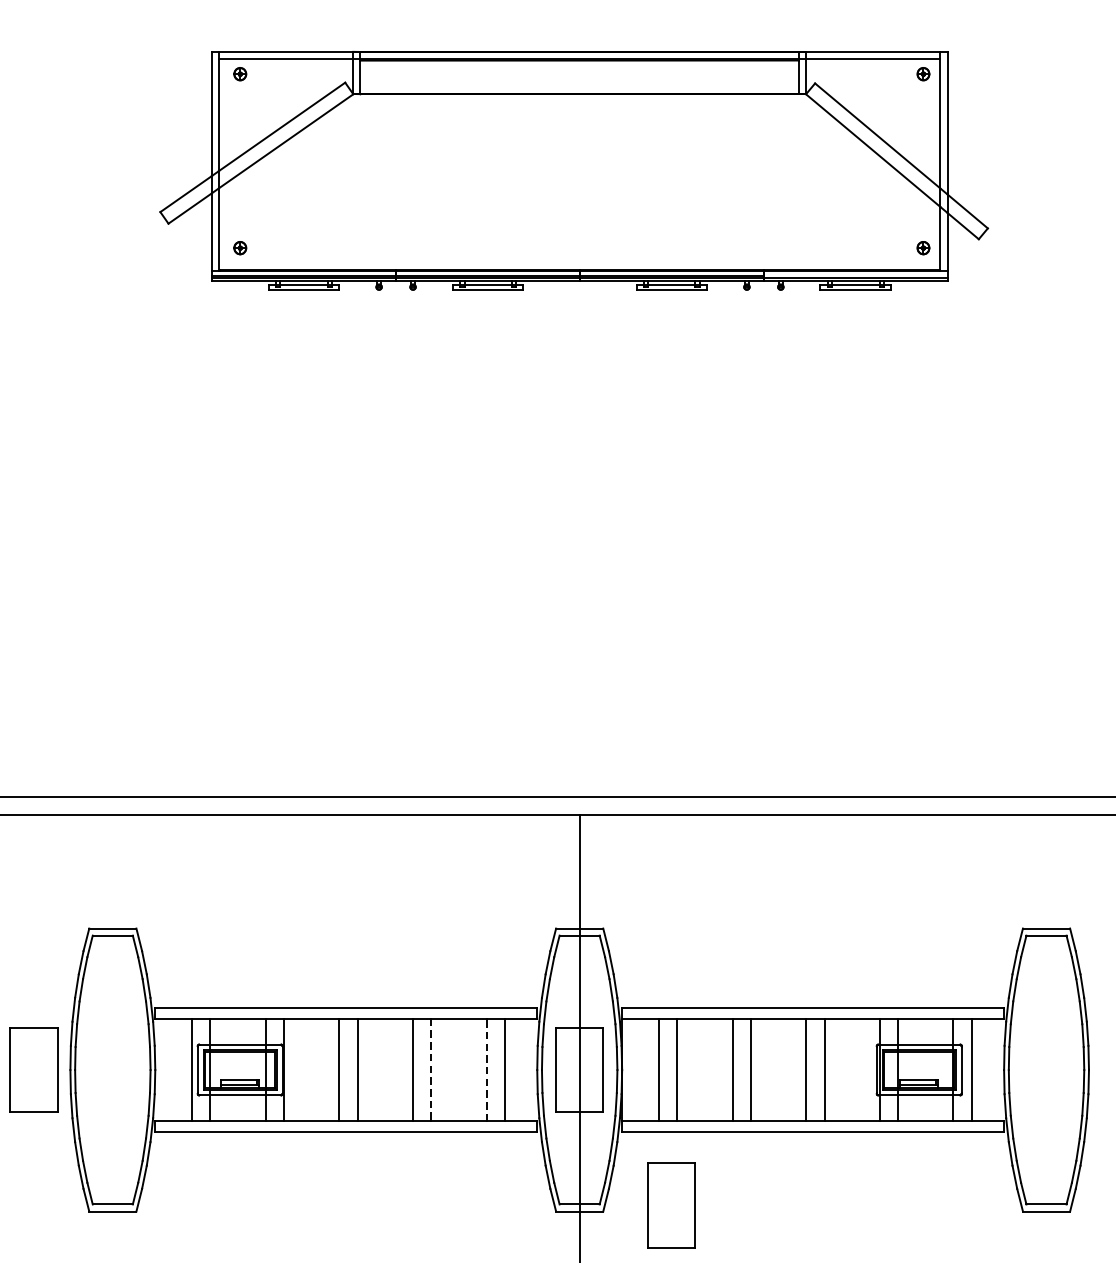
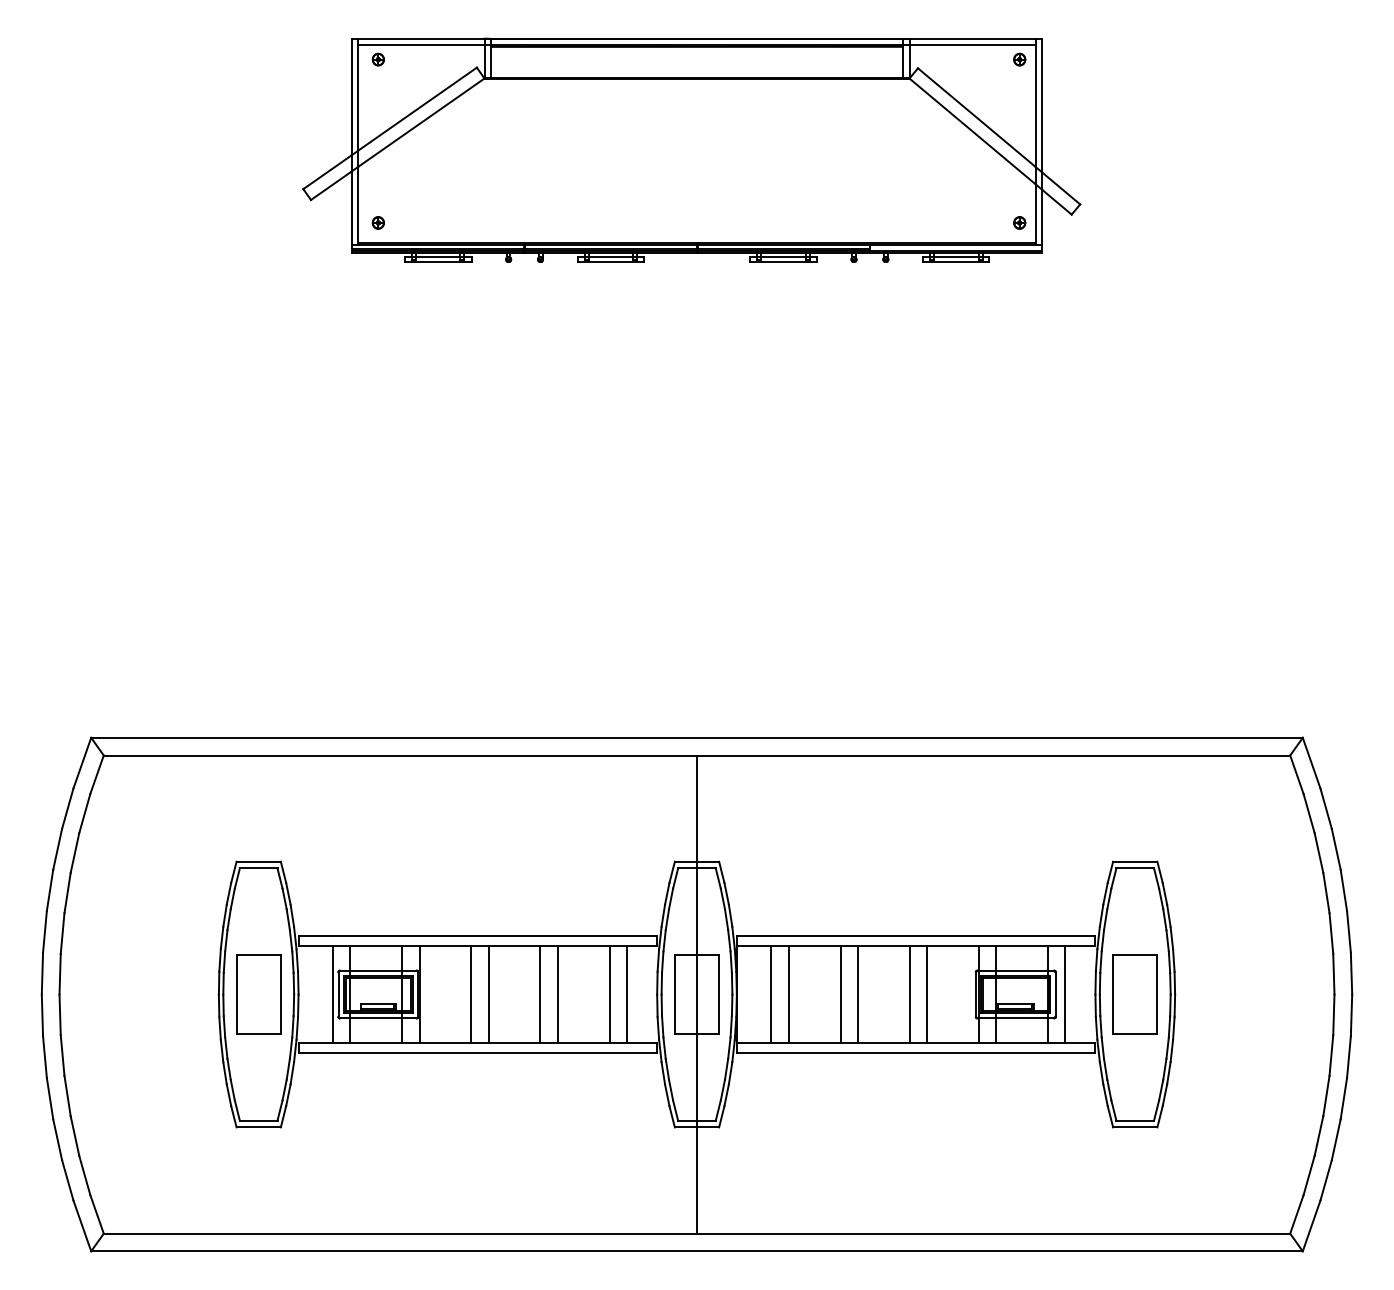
part: (33, 1069) -> (258, 994), moved
line: (486, 1069) -> (609, 994), dashed -> solid
line: (431, 1071) -> (557, 995), dashed -> solid
part: (670, 1205) -> (1134, 994), moved

